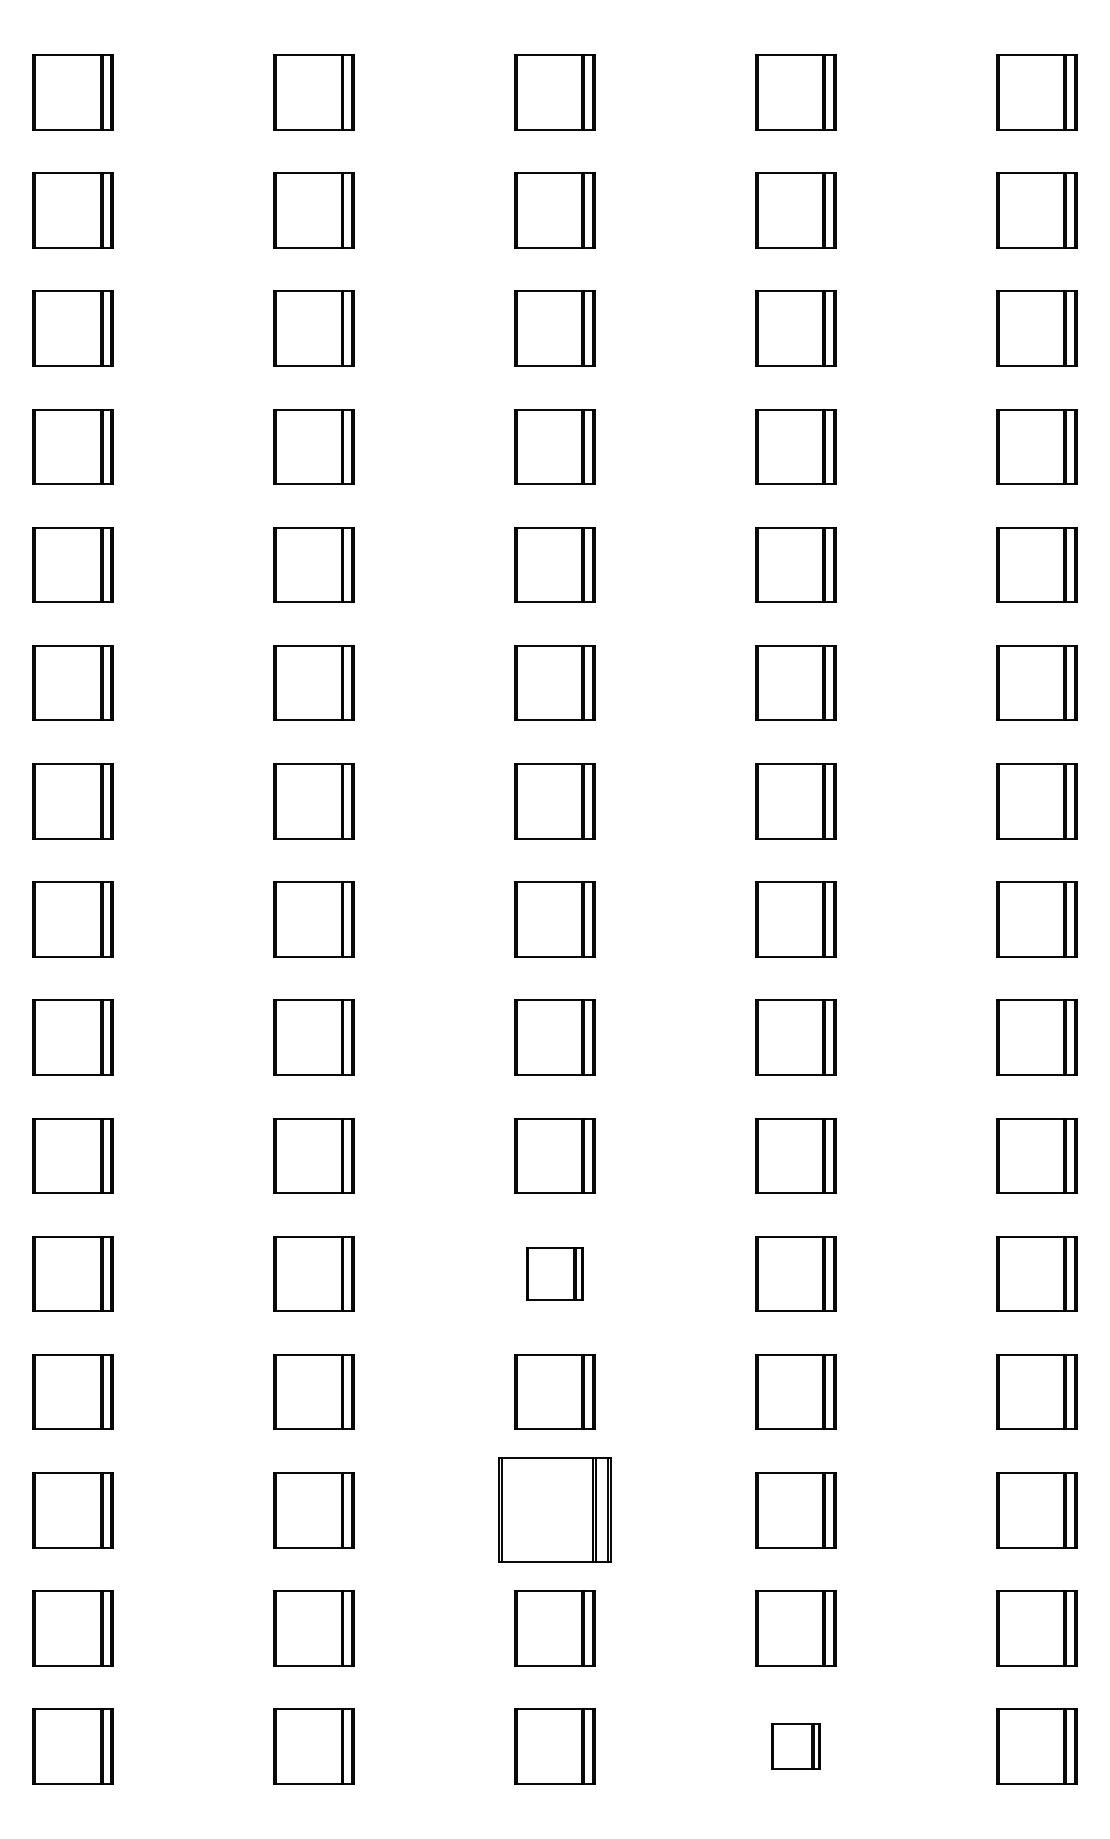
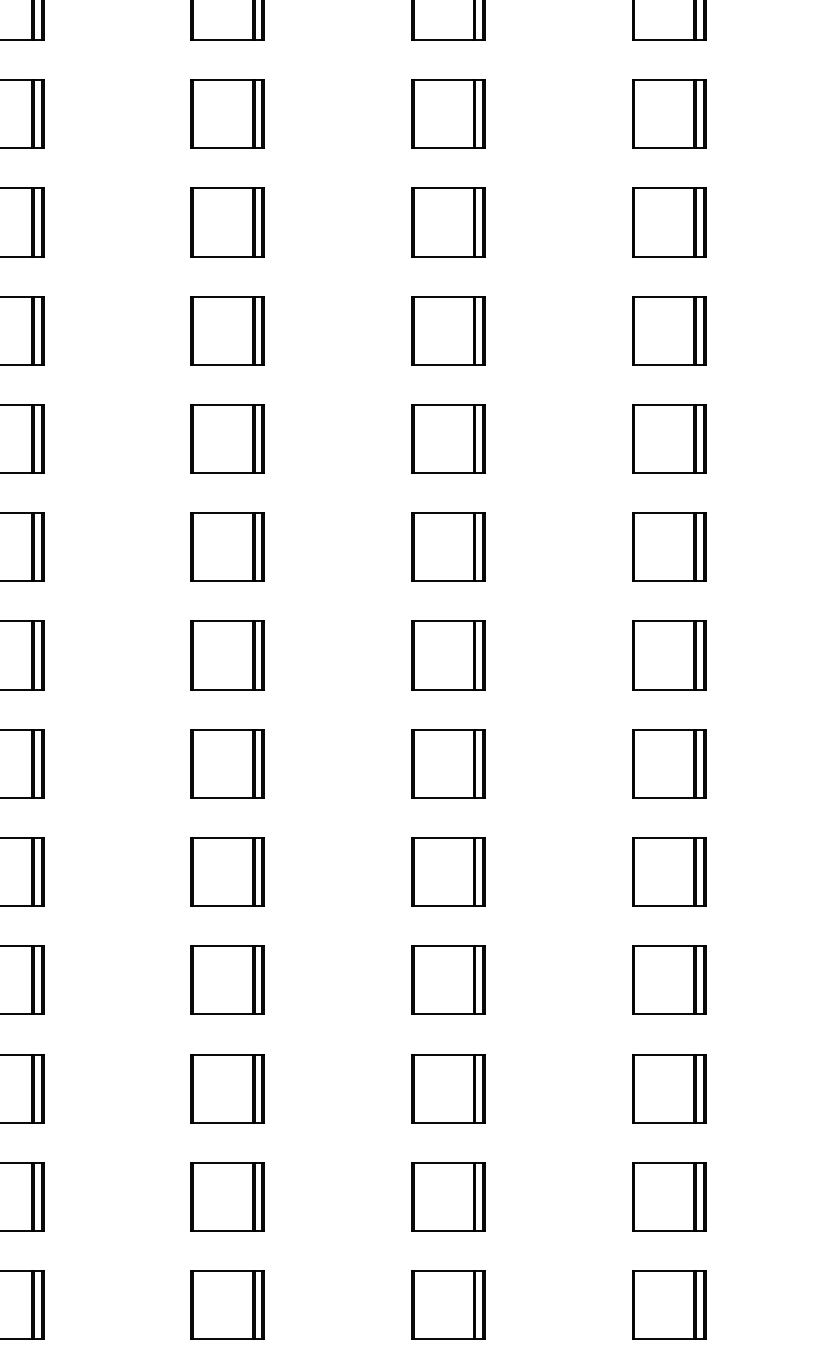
part: (554, 1273) -> (447, 871), size x1.43
part: (554, 1510) -> (447, 1088), size x0.71
part: (795, 1746) -> (668, 1304), size x1.67

